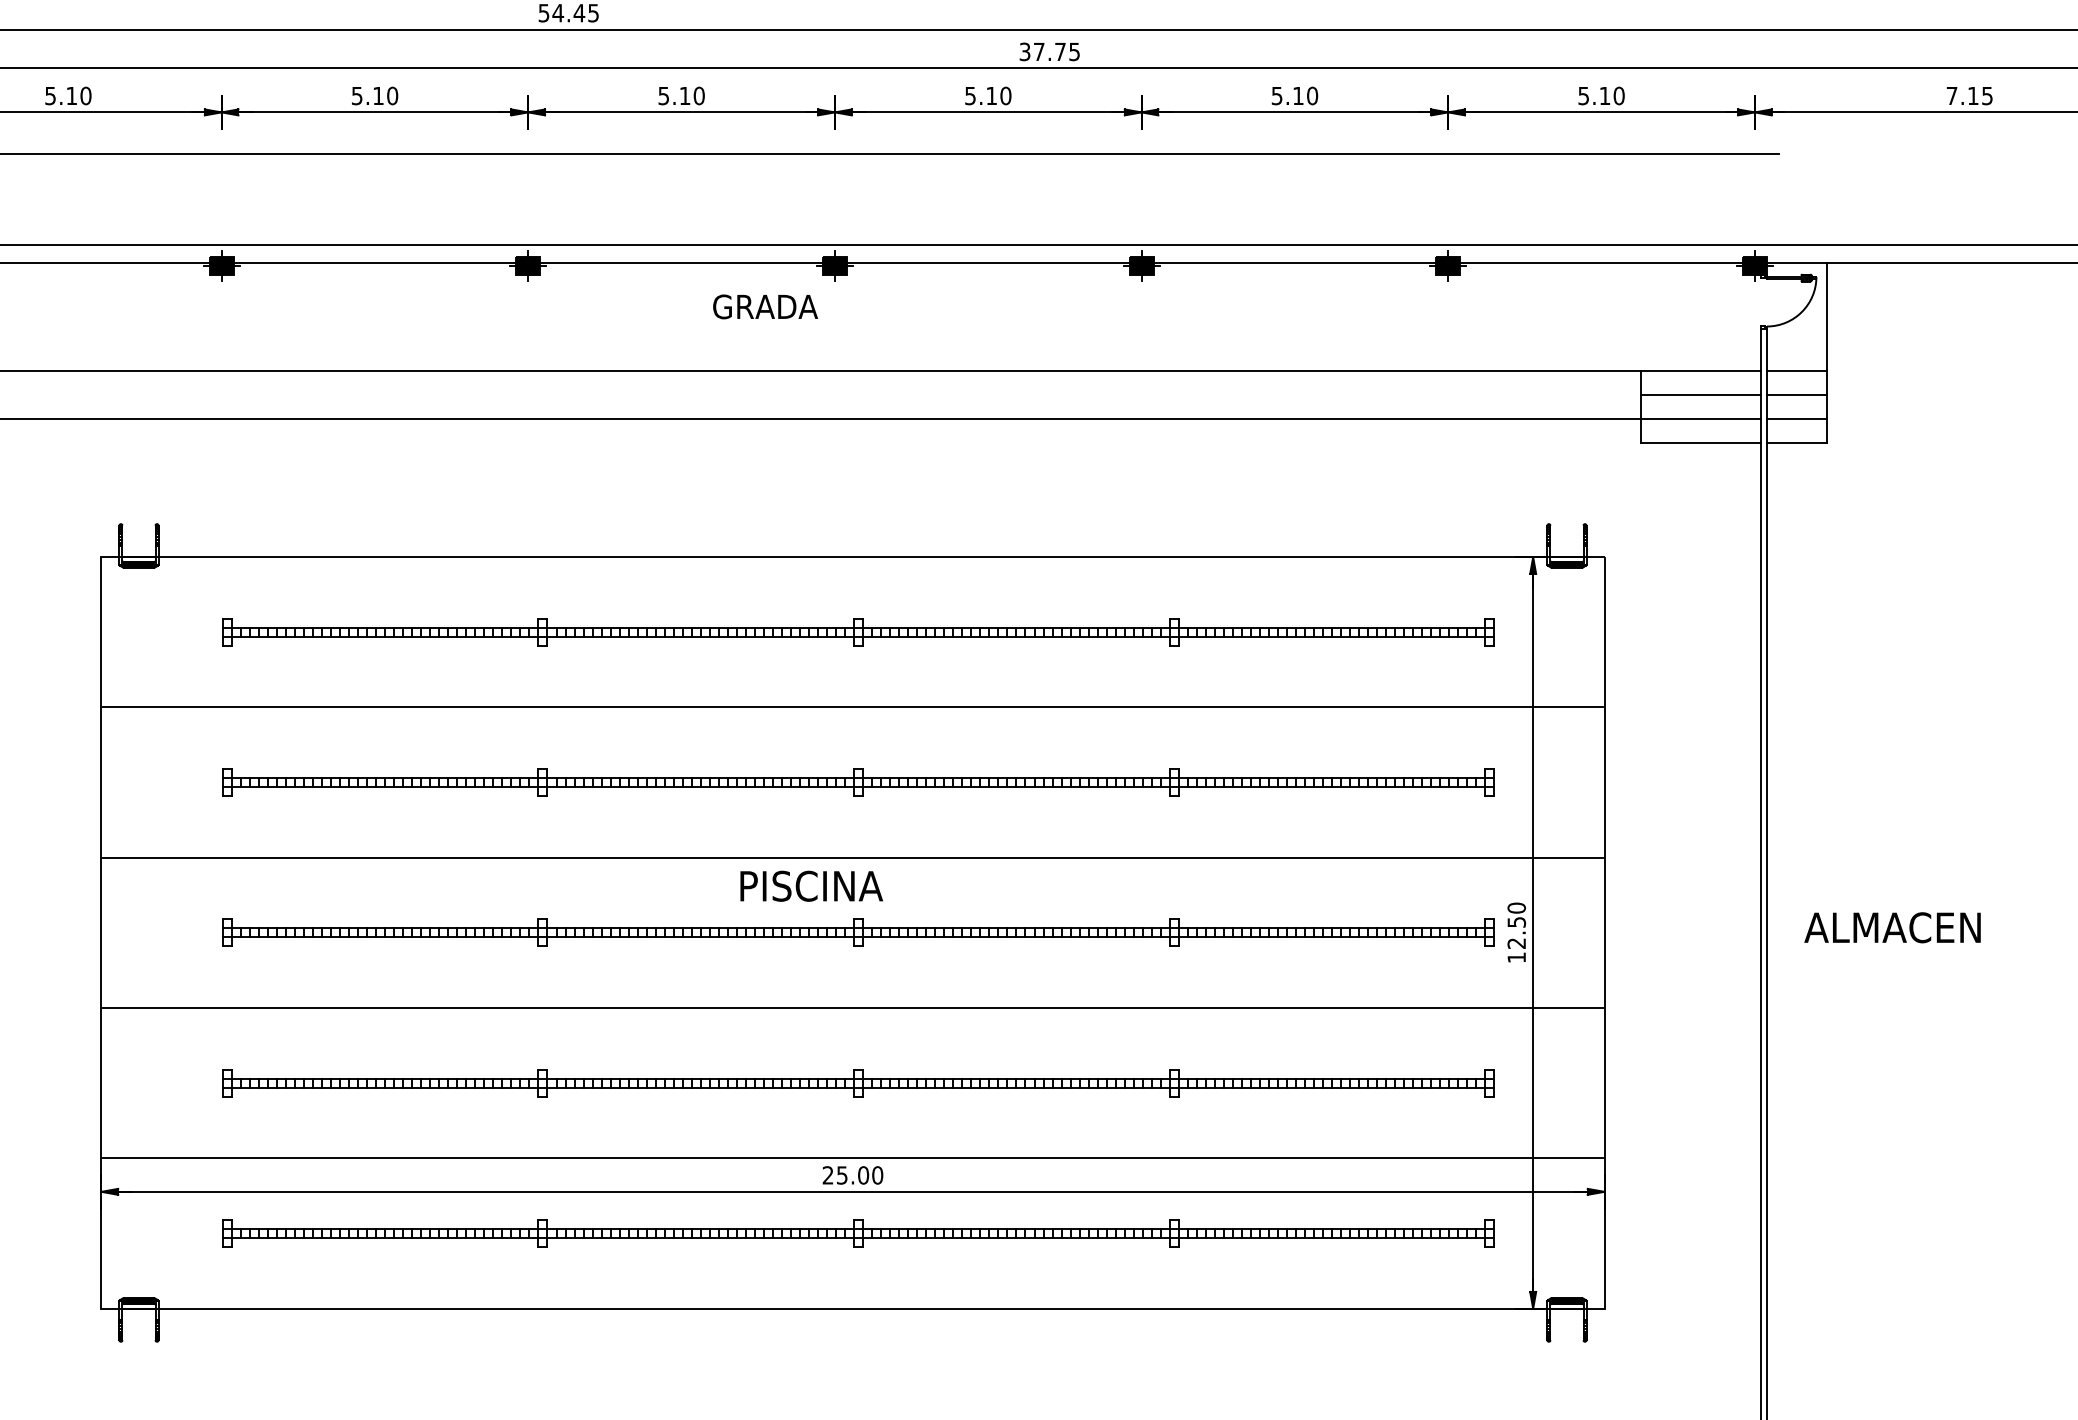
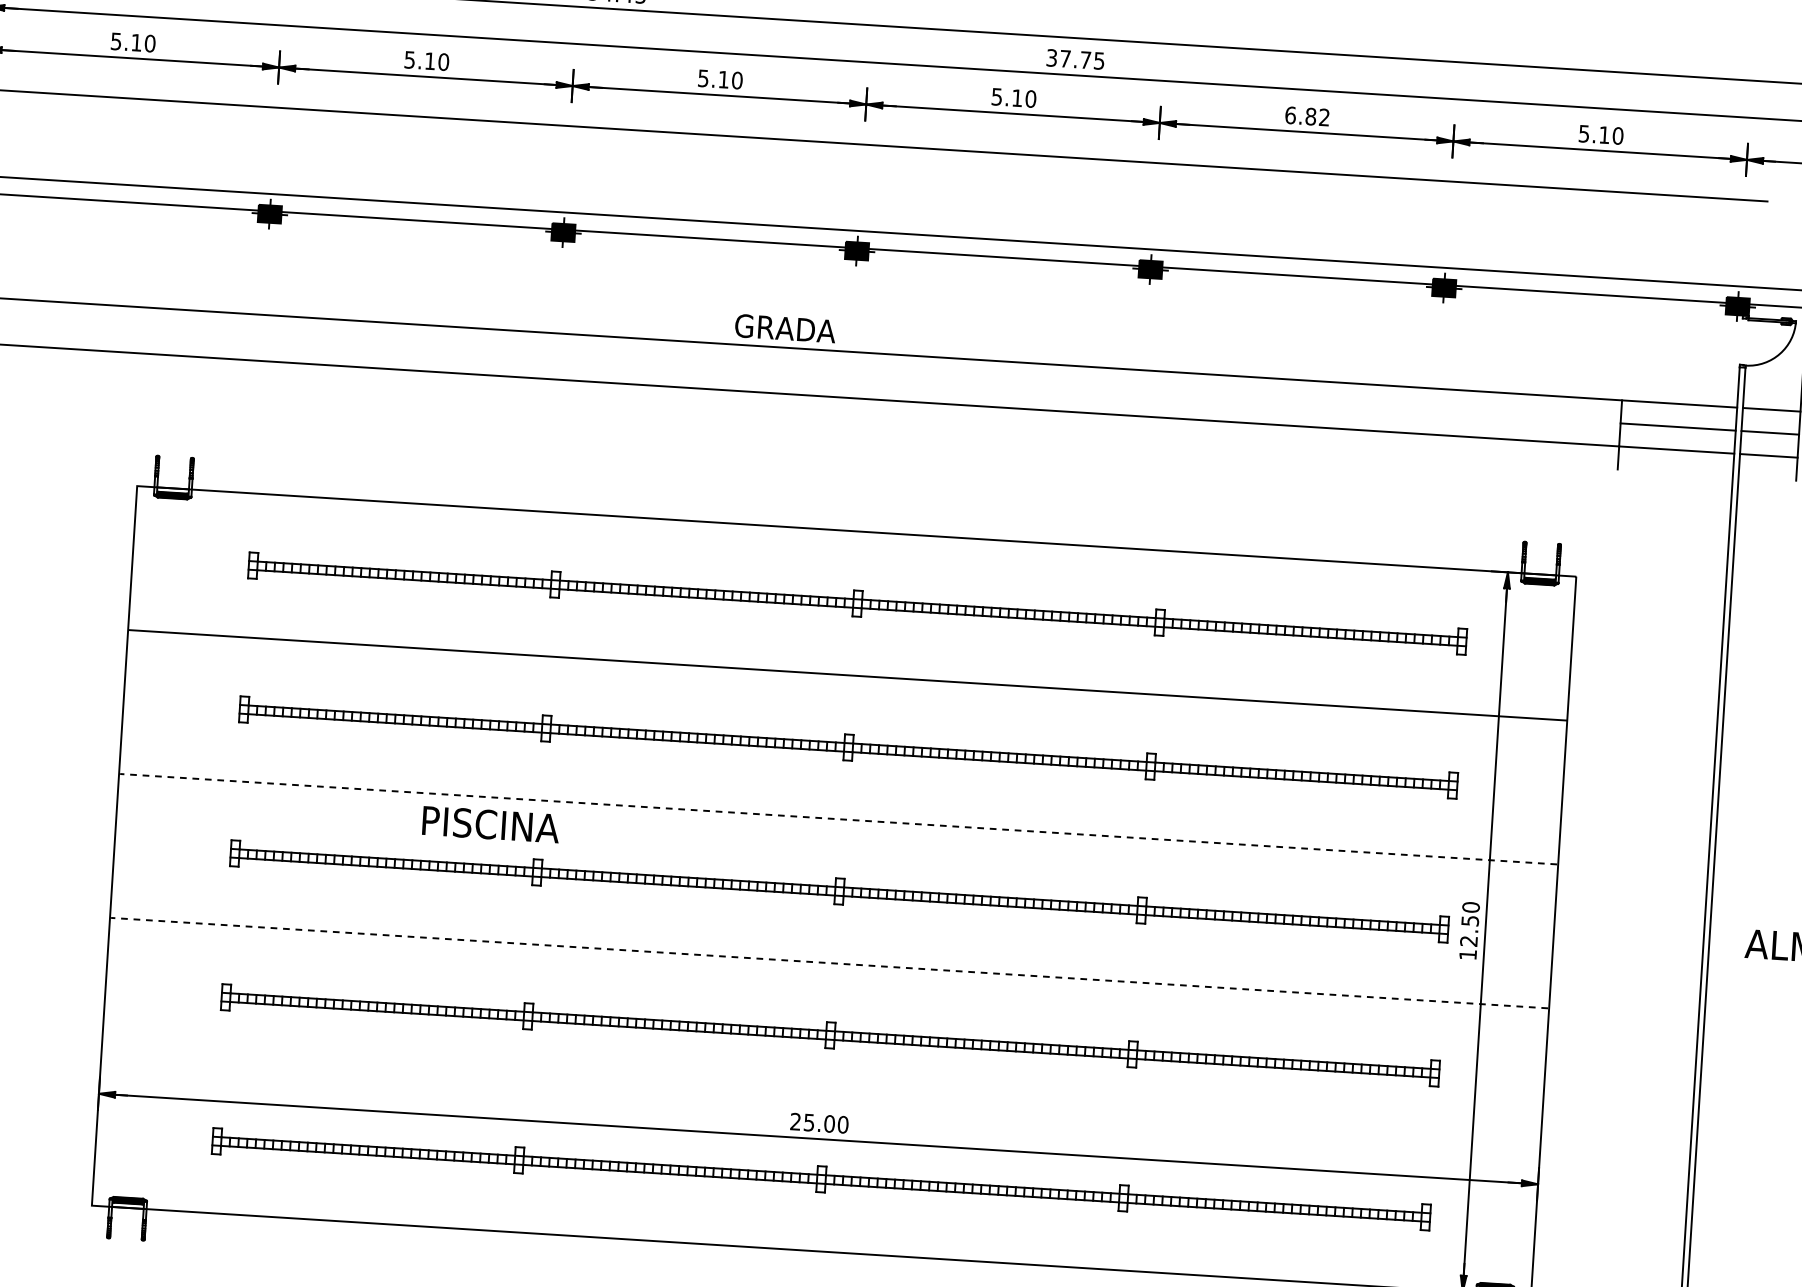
text: (1294, 95) -> (1307, 115), 5.10 -> 6.82
text: (765, 306) -> (785, 328), moved
line: (1700, 442) -> (1675, 472), removed
line: (1796, 442) -> (1766, 478), removed
line: (852, 857) -> (838, 818), solid -> dashed
text: (811, 885) -> (490, 823), moved
line: (852, 1008) -> (829, 963), solid -> dashed
line: (852, 1158) -> (820, 1107), removed

